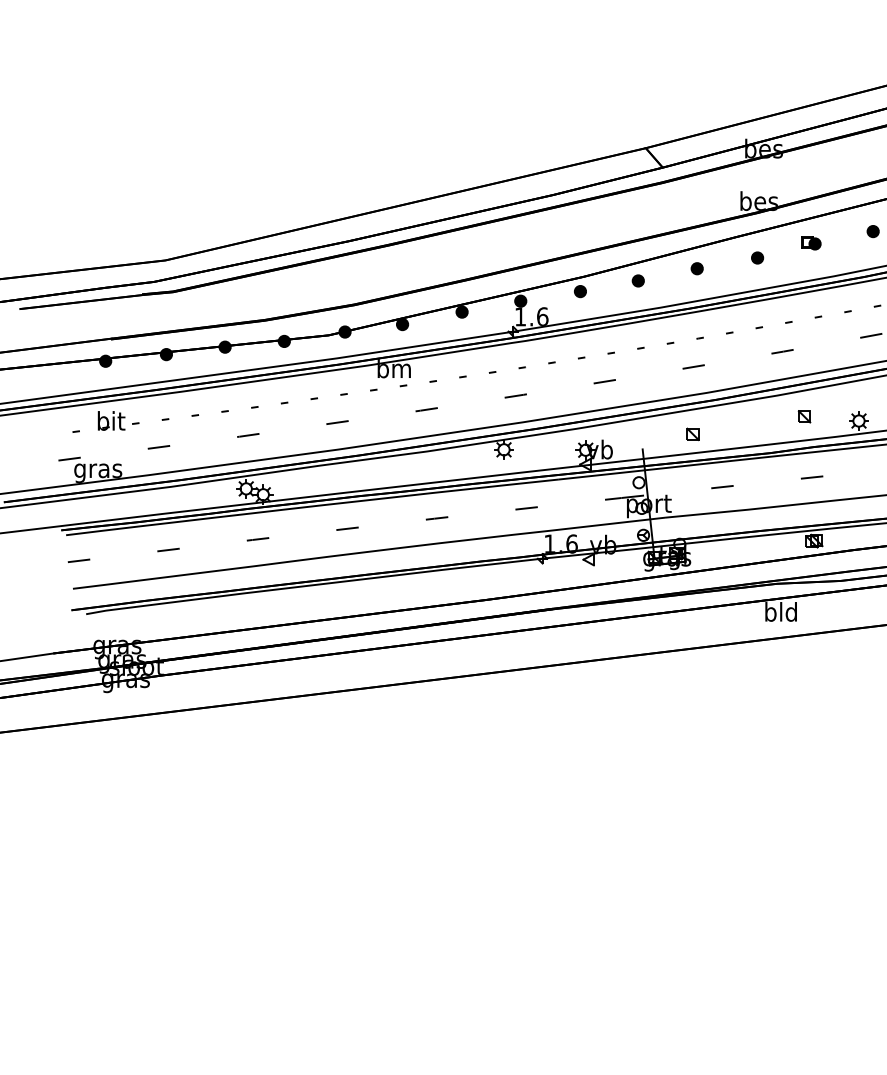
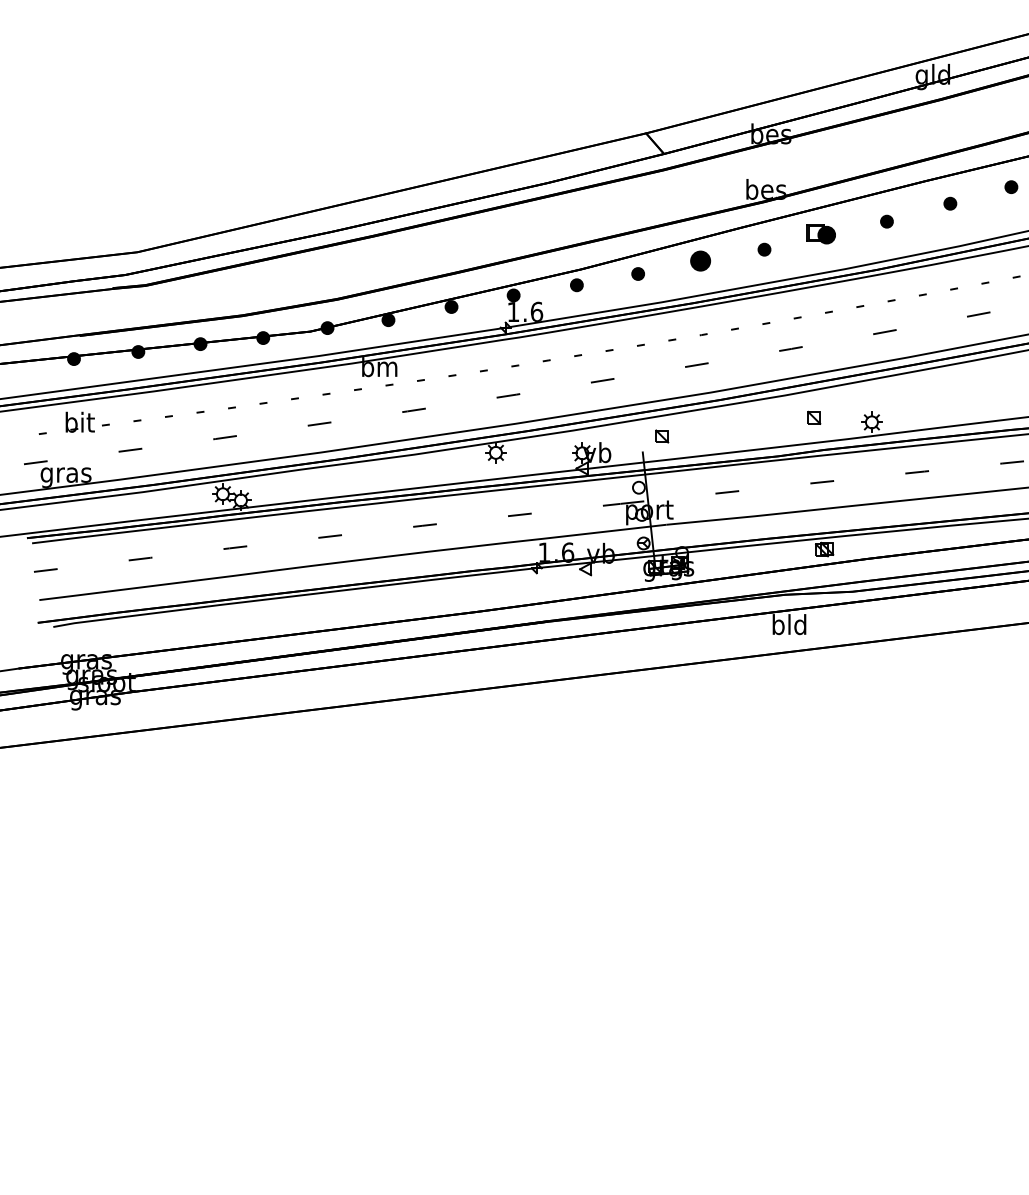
part: (811, 242) -> (821, 233), size x1.4
part: (697, 268) -> (700, 260), size x1.6
part: (693, 434) -> (662, 436), moved

